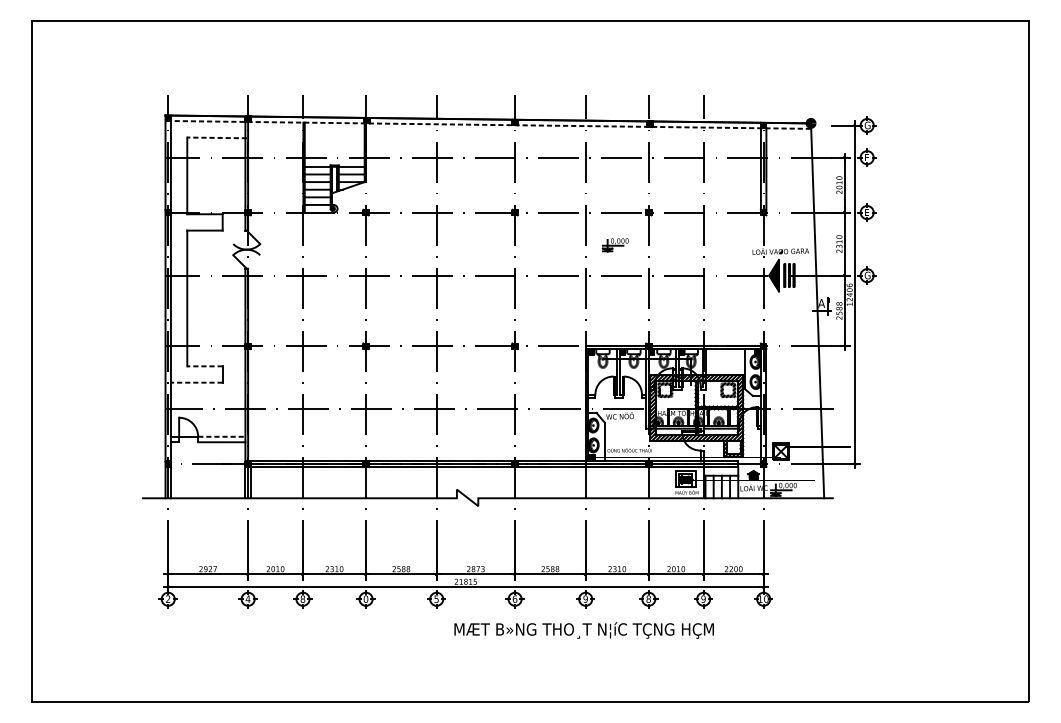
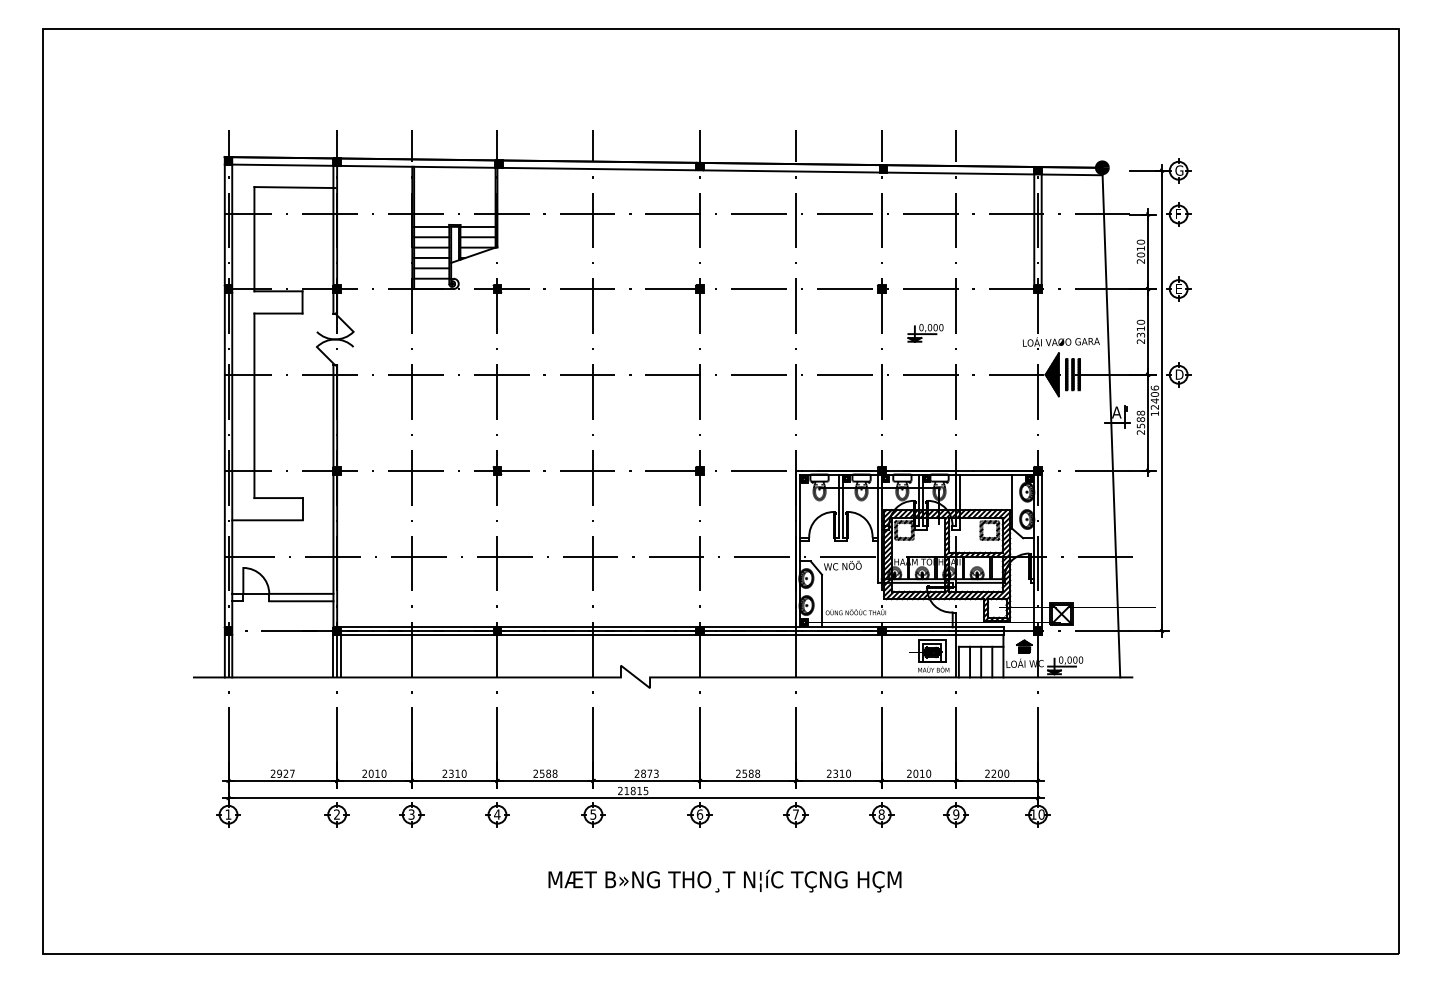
line: (488, 124) -> (663, 169), dashed -> solid
line: (217, 137) -> (295, 187), dashed -> solid
part: (615, 245) -> (925, 333), moved
text: (867, 275) -> (1179, 374), G -> D
line: (204, 366) -> (278, 498), dashed -> solid
line: (196, 382) -> (266, 520), dashed -> solid
line: (221, 436) -> (301, 593), dashed -> solid
text: (168, 599) -> (228, 814), 2 -> 1
text: (247, 599) -> (336, 814), 4 -> 2
text: (302, 599) -> (411, 814), 8 -> 3
text: (366, 599) -> (497, 814), 0 -> 4
text: (585, 599) -> (795, 814), 9 -> 7
text: (583, 629) -> (724, 880), moved

